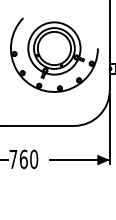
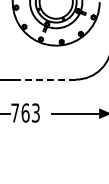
line: (45, 125) -> (47, 79), solid -> dashed
text: (34, 158) -> (36, 112), 760 -> 763

